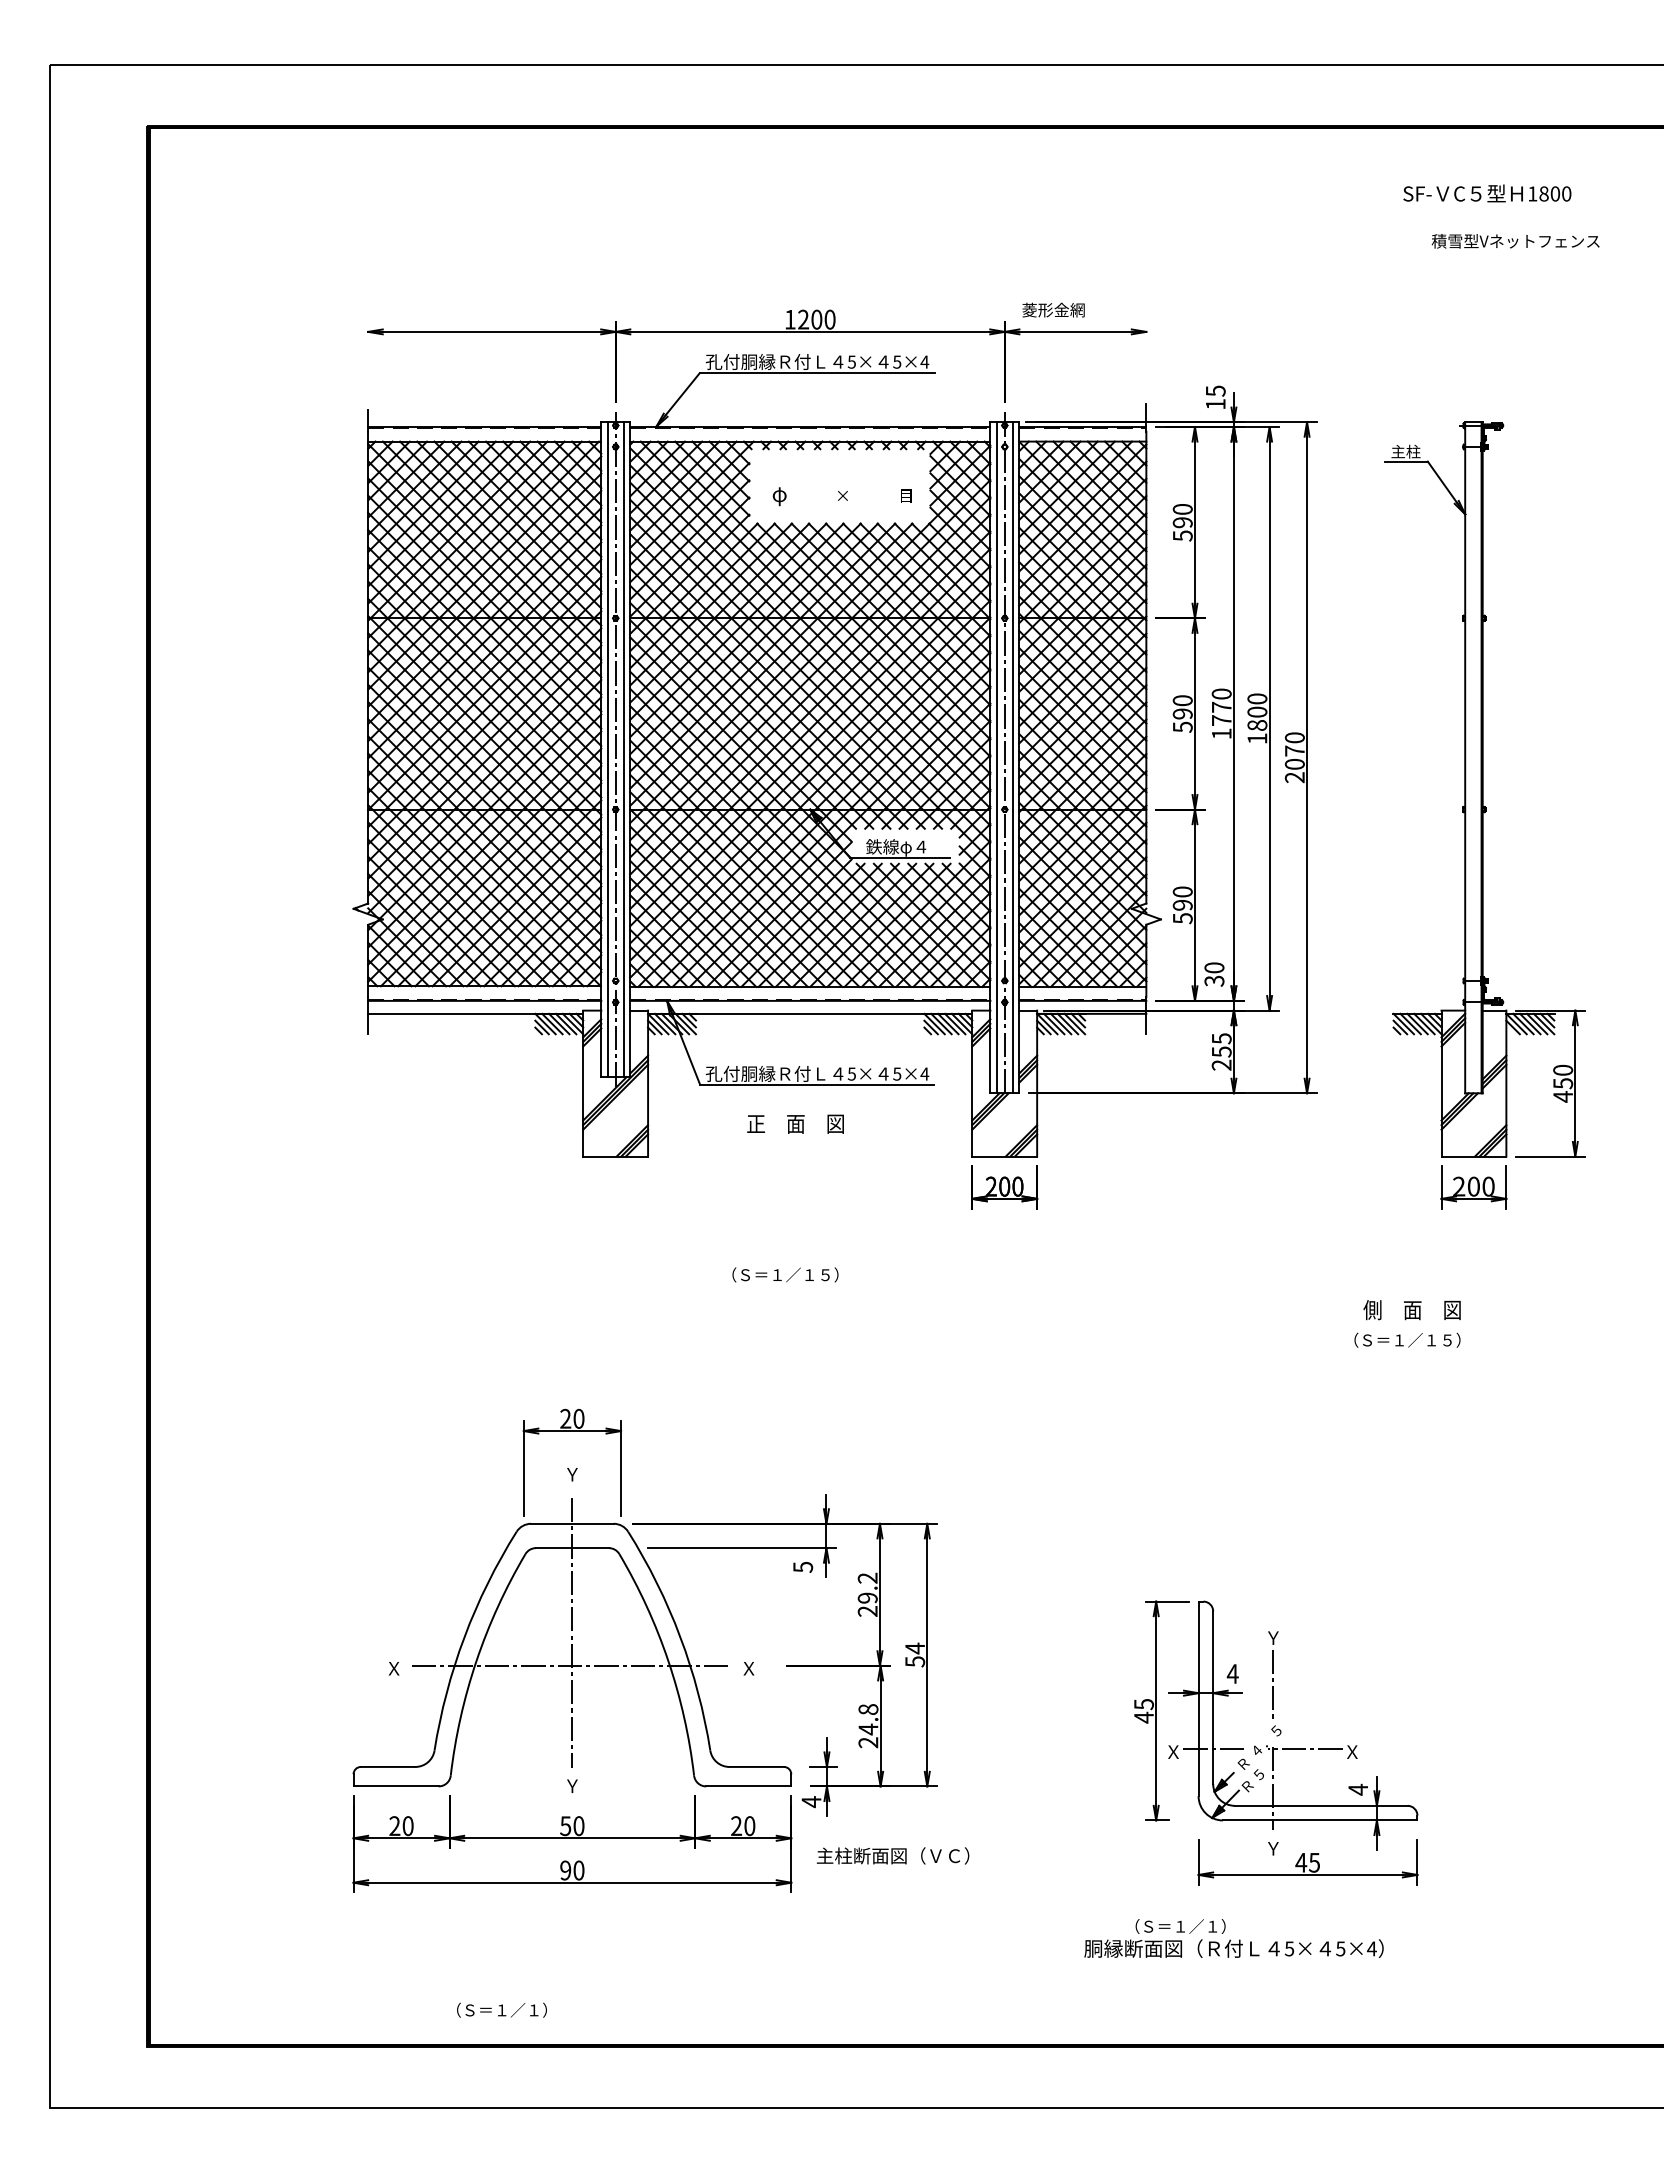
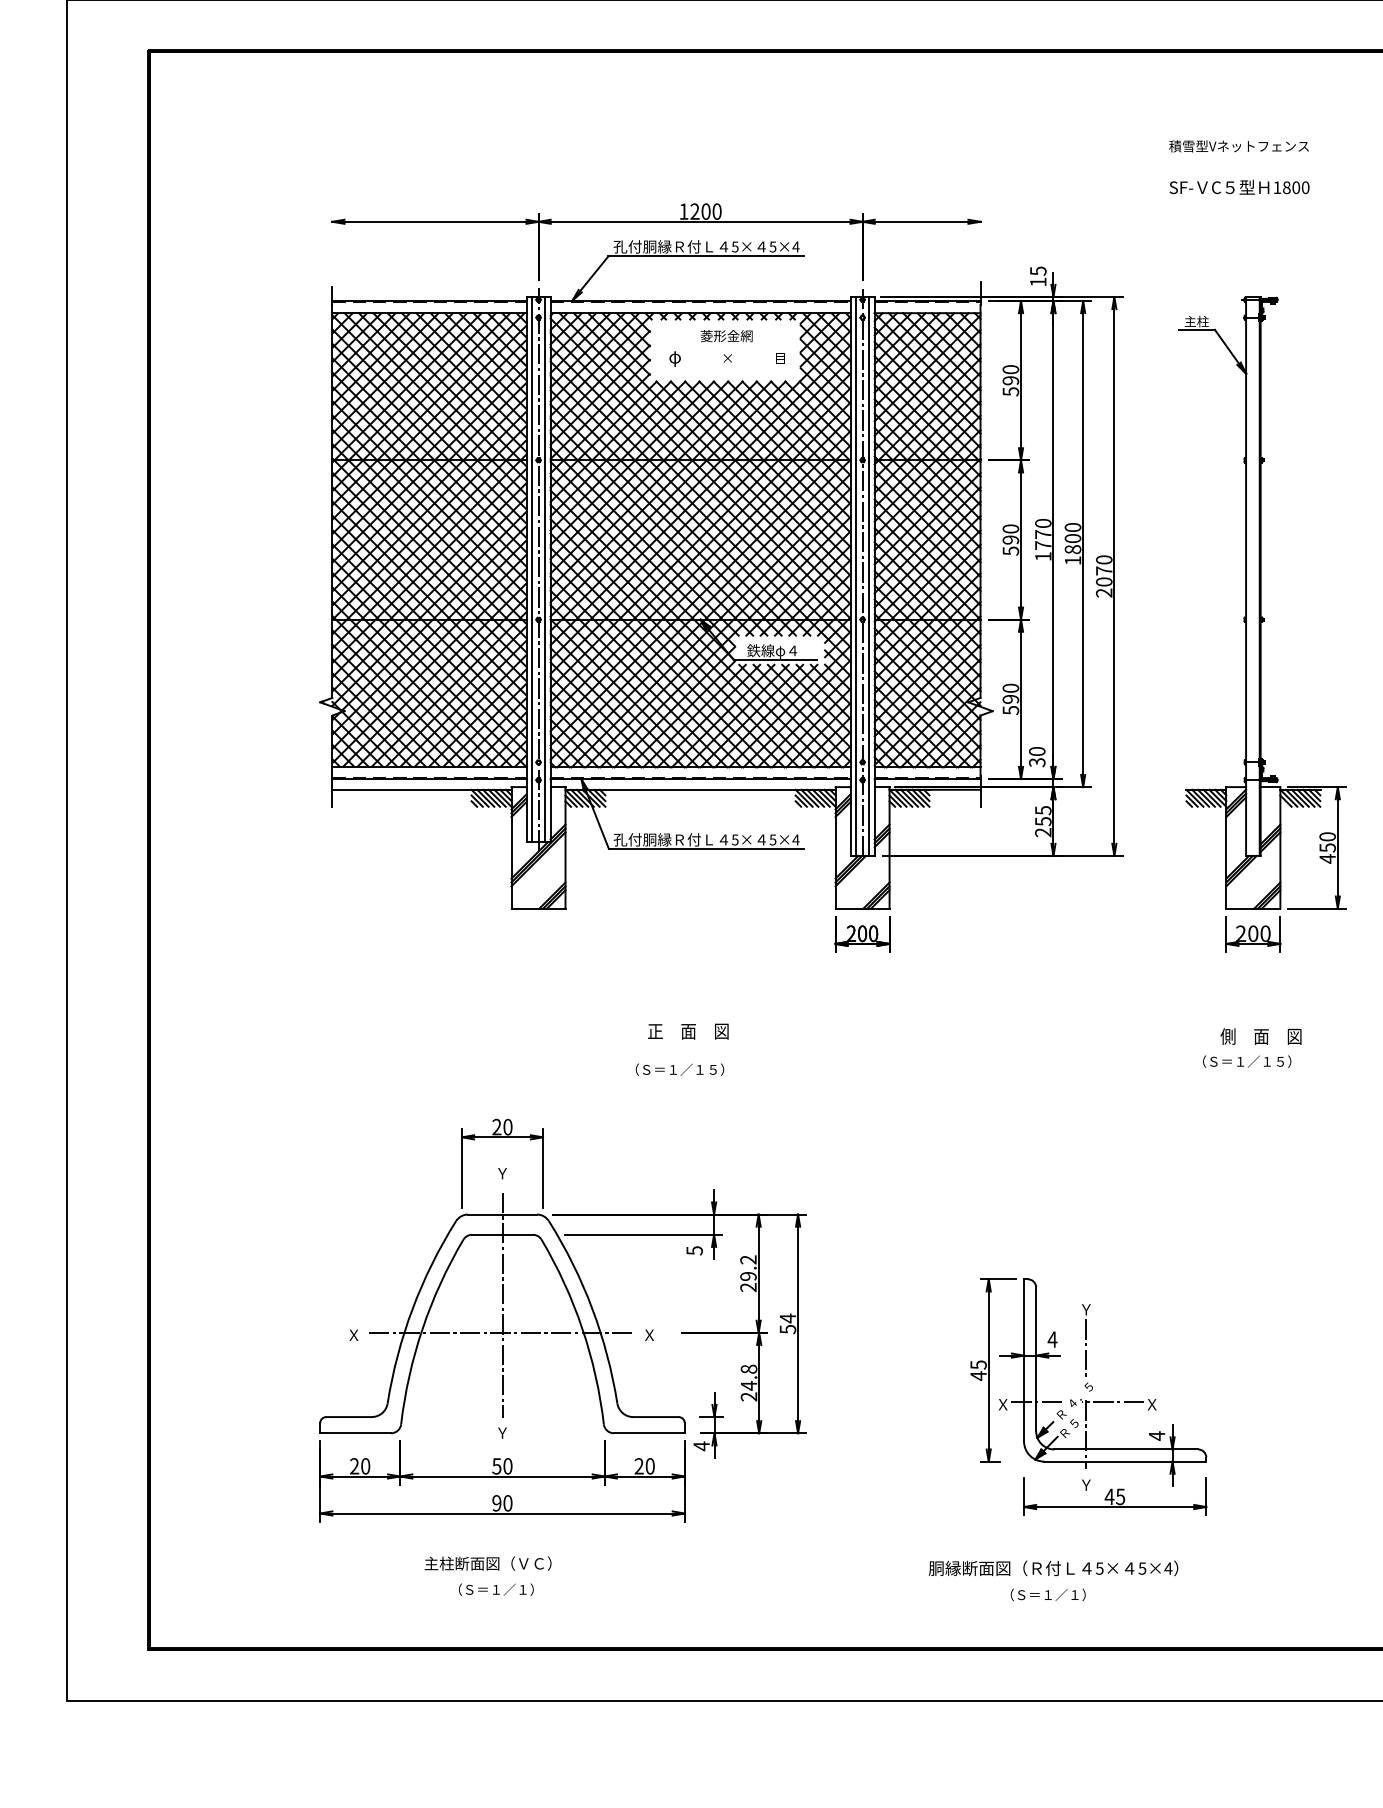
text: (1487, 193) -> (1239, 187), moved
text: (1515, 241) -> (1238, 146), moved
text: (1053, 309) -> (726, 335), moved
text: (795, 1123) -> (688, 1031), moved
text: (785, 1274) -> (679, 1069), moved
text: (1411, 1310) -> (1260, 1036), moved
text: (1407, 1339) -> (1247, 1061), moved
text: (893, 1855) -> (488, 1563), moved
text: (1180, 1926) -> (1048, 1594), moved
text: (501, 2009) -> (495, 1589), moved

